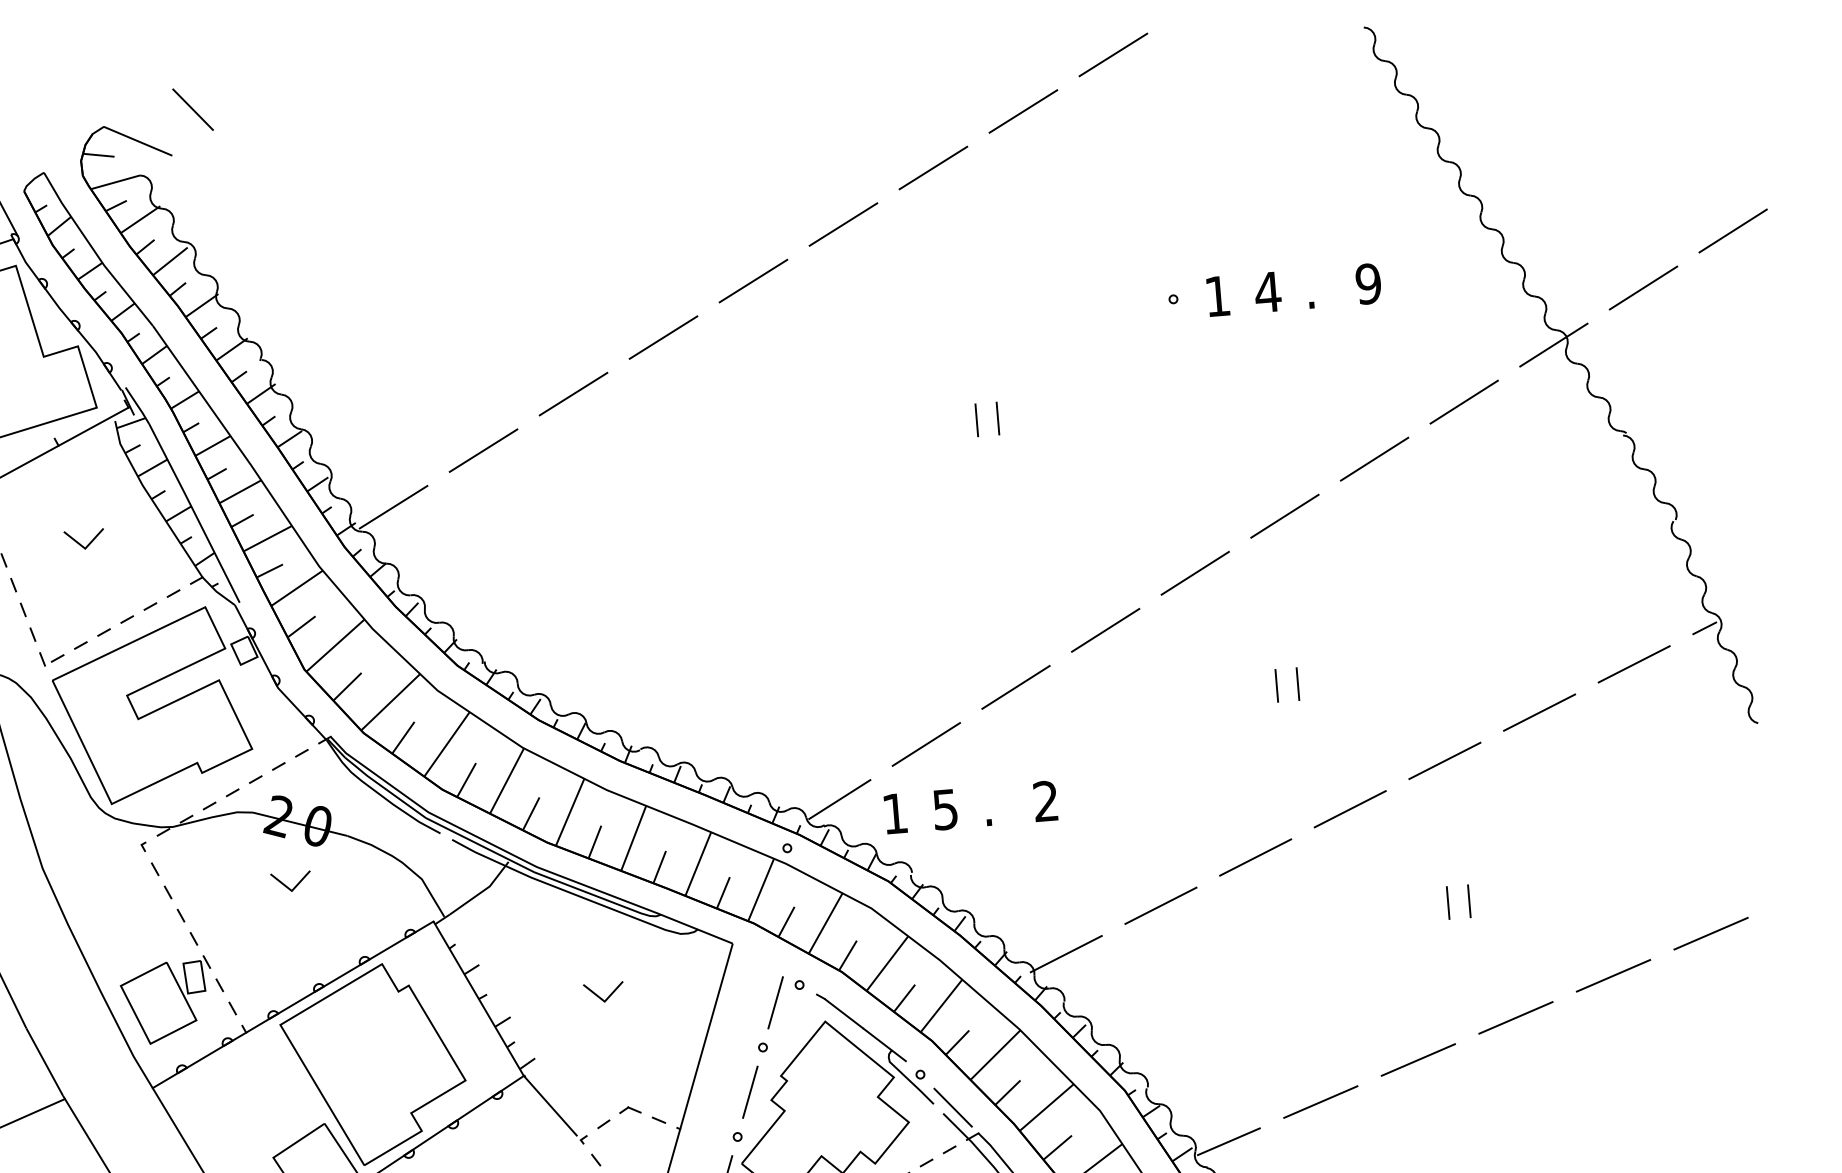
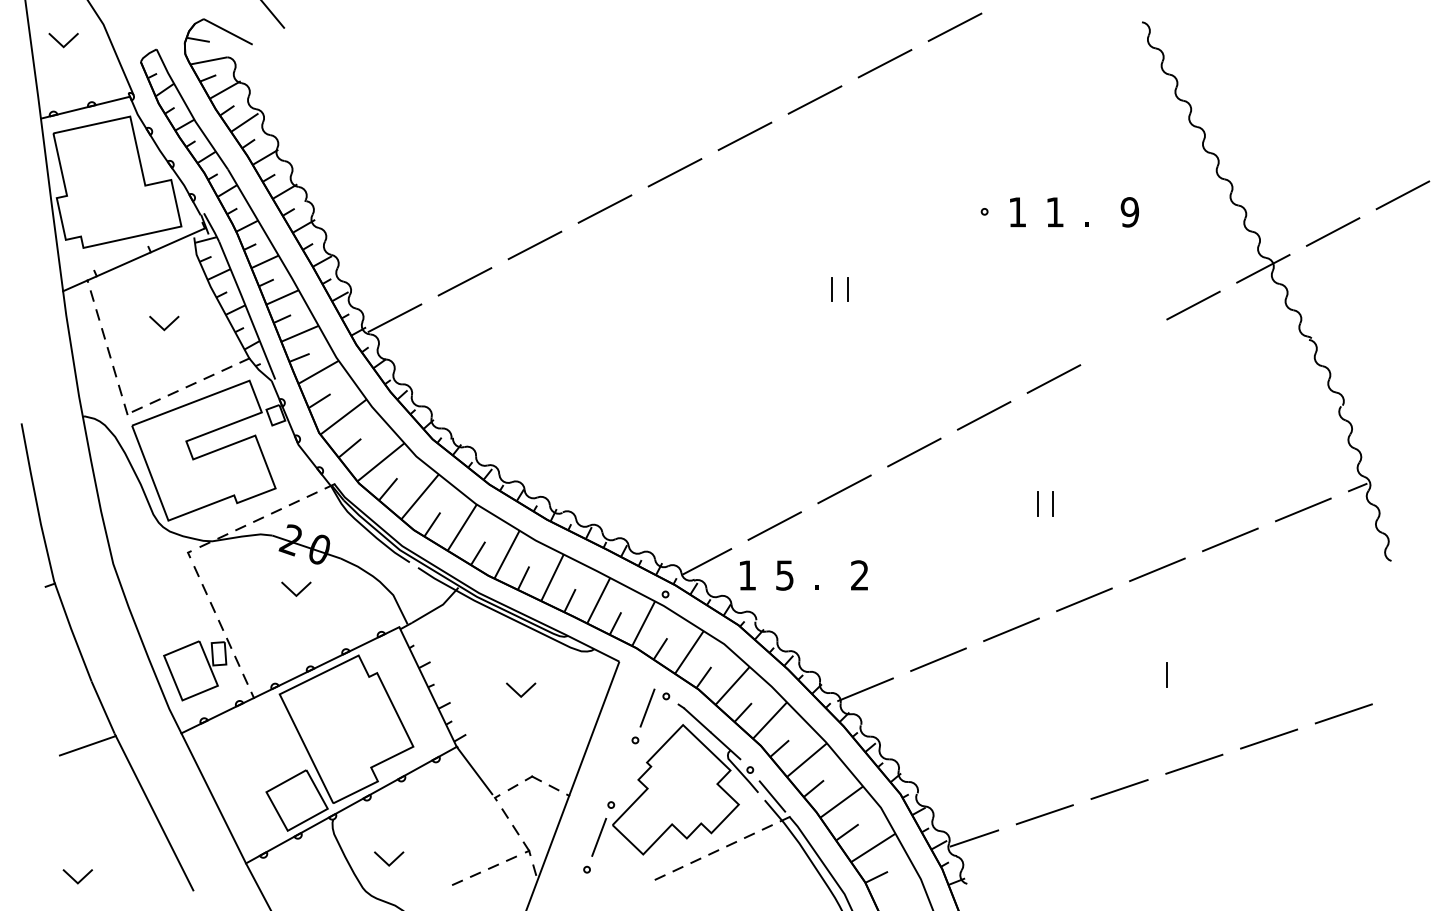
text: (1267, 292) -> (1054, 212), 4 -> 1
line: (1374, 459) -> (1123, 342), removed
line: (1447, 902) -> (1150, 674), removed
line: (750, 1091) -> (623, 772), removed

